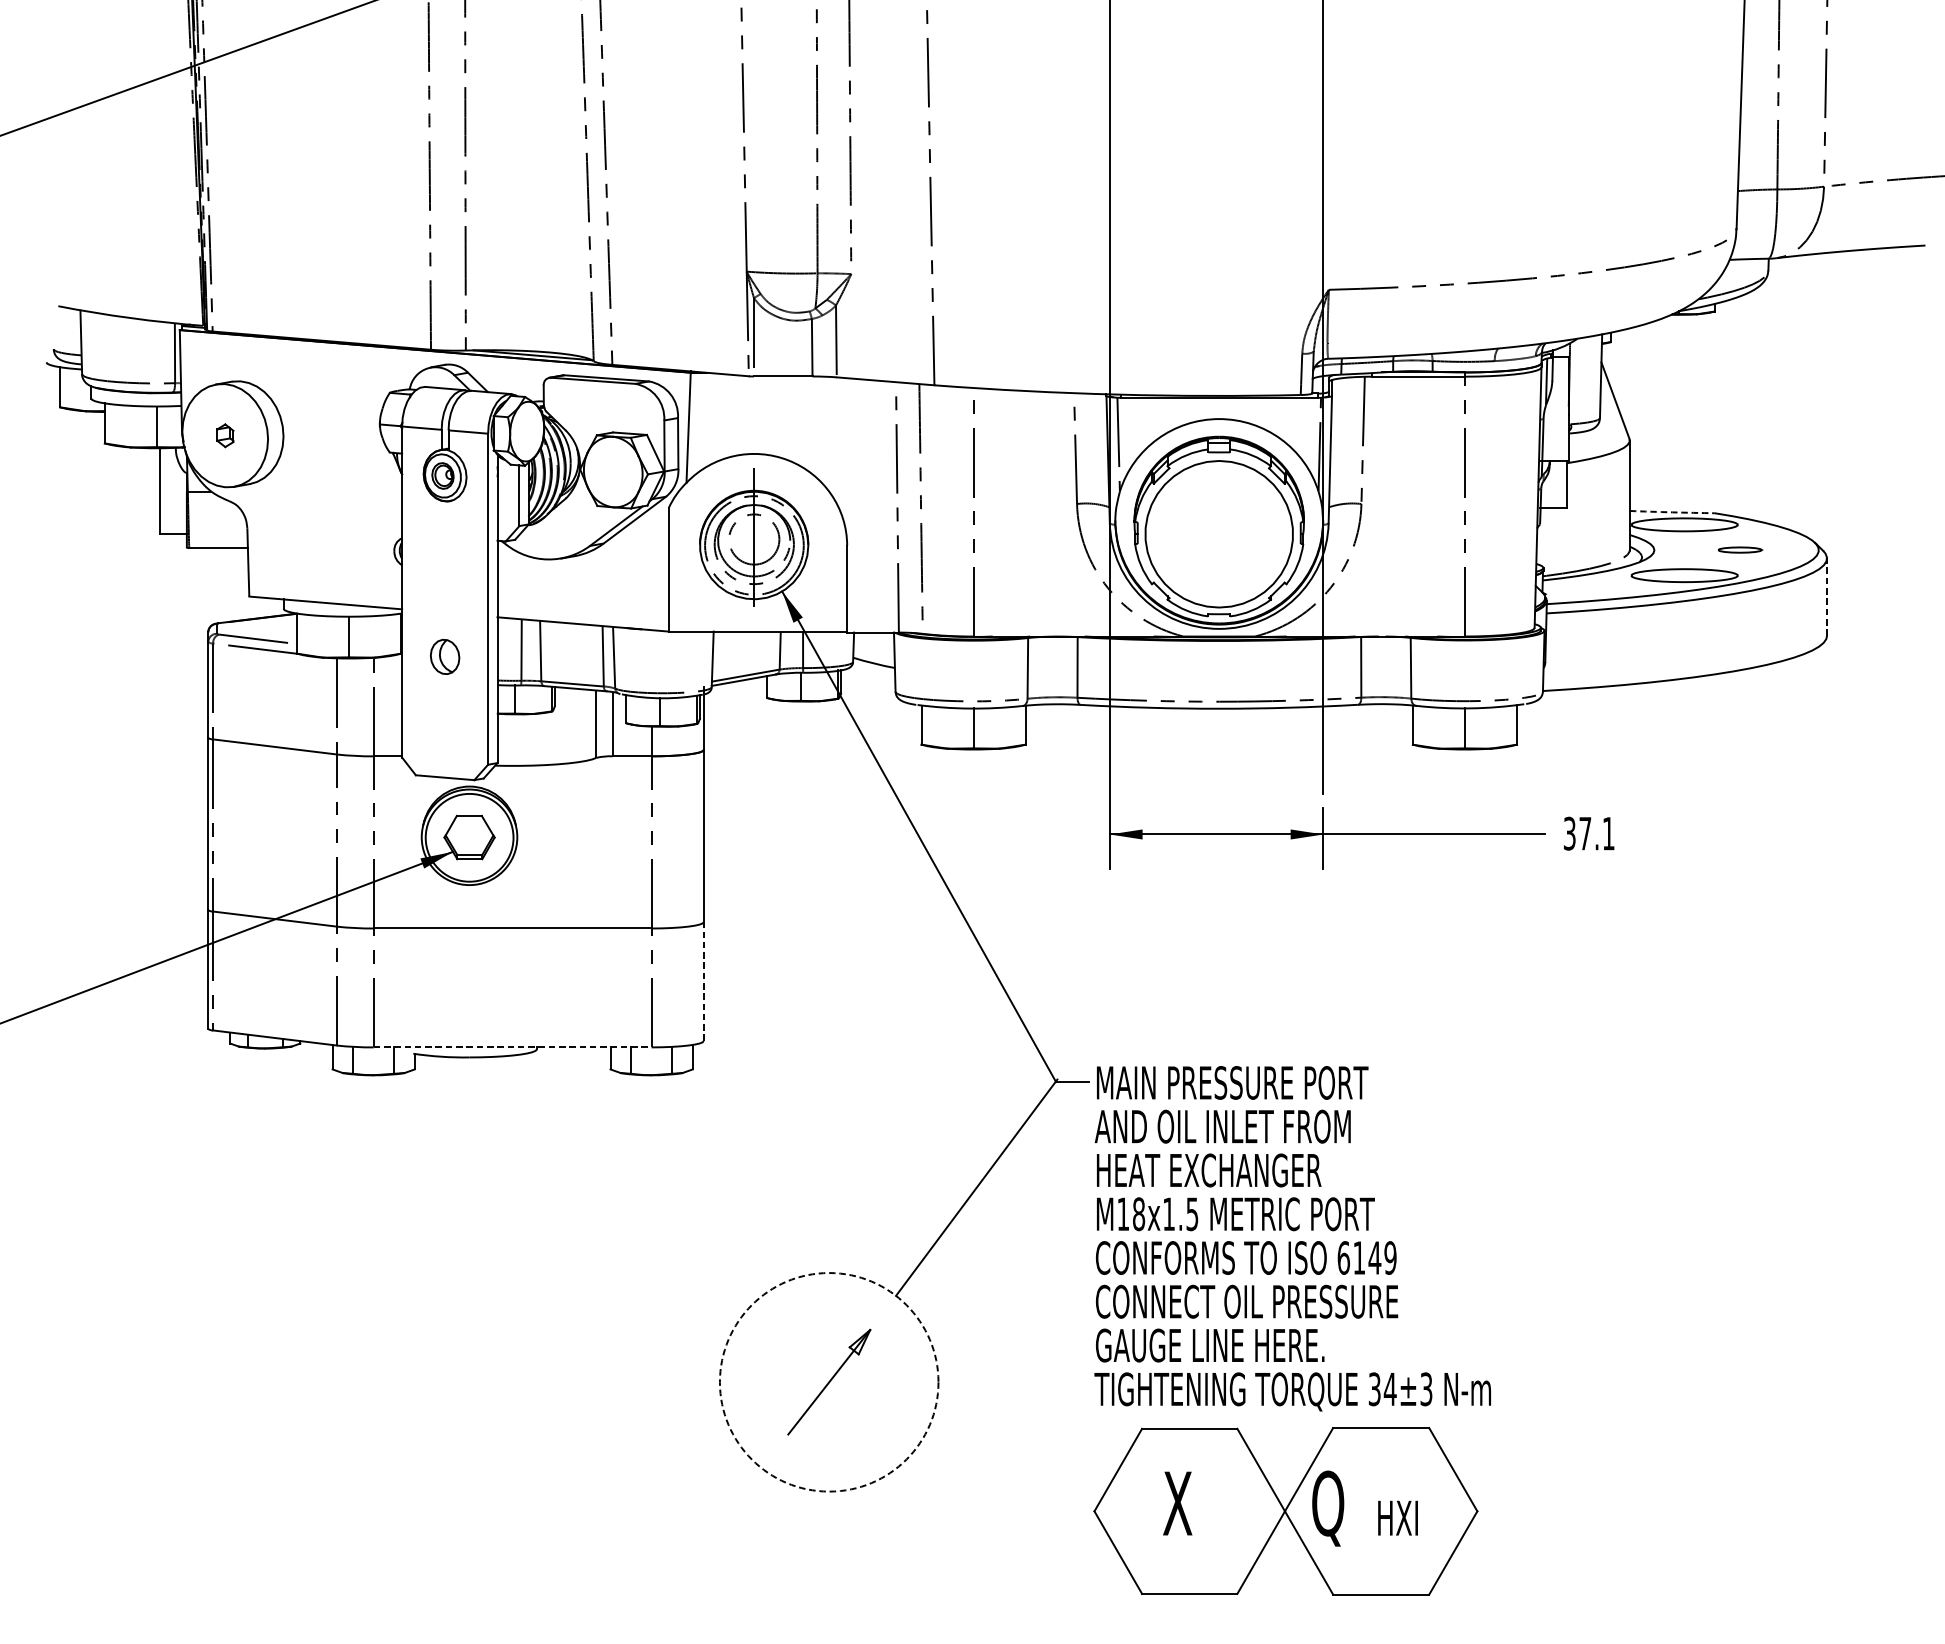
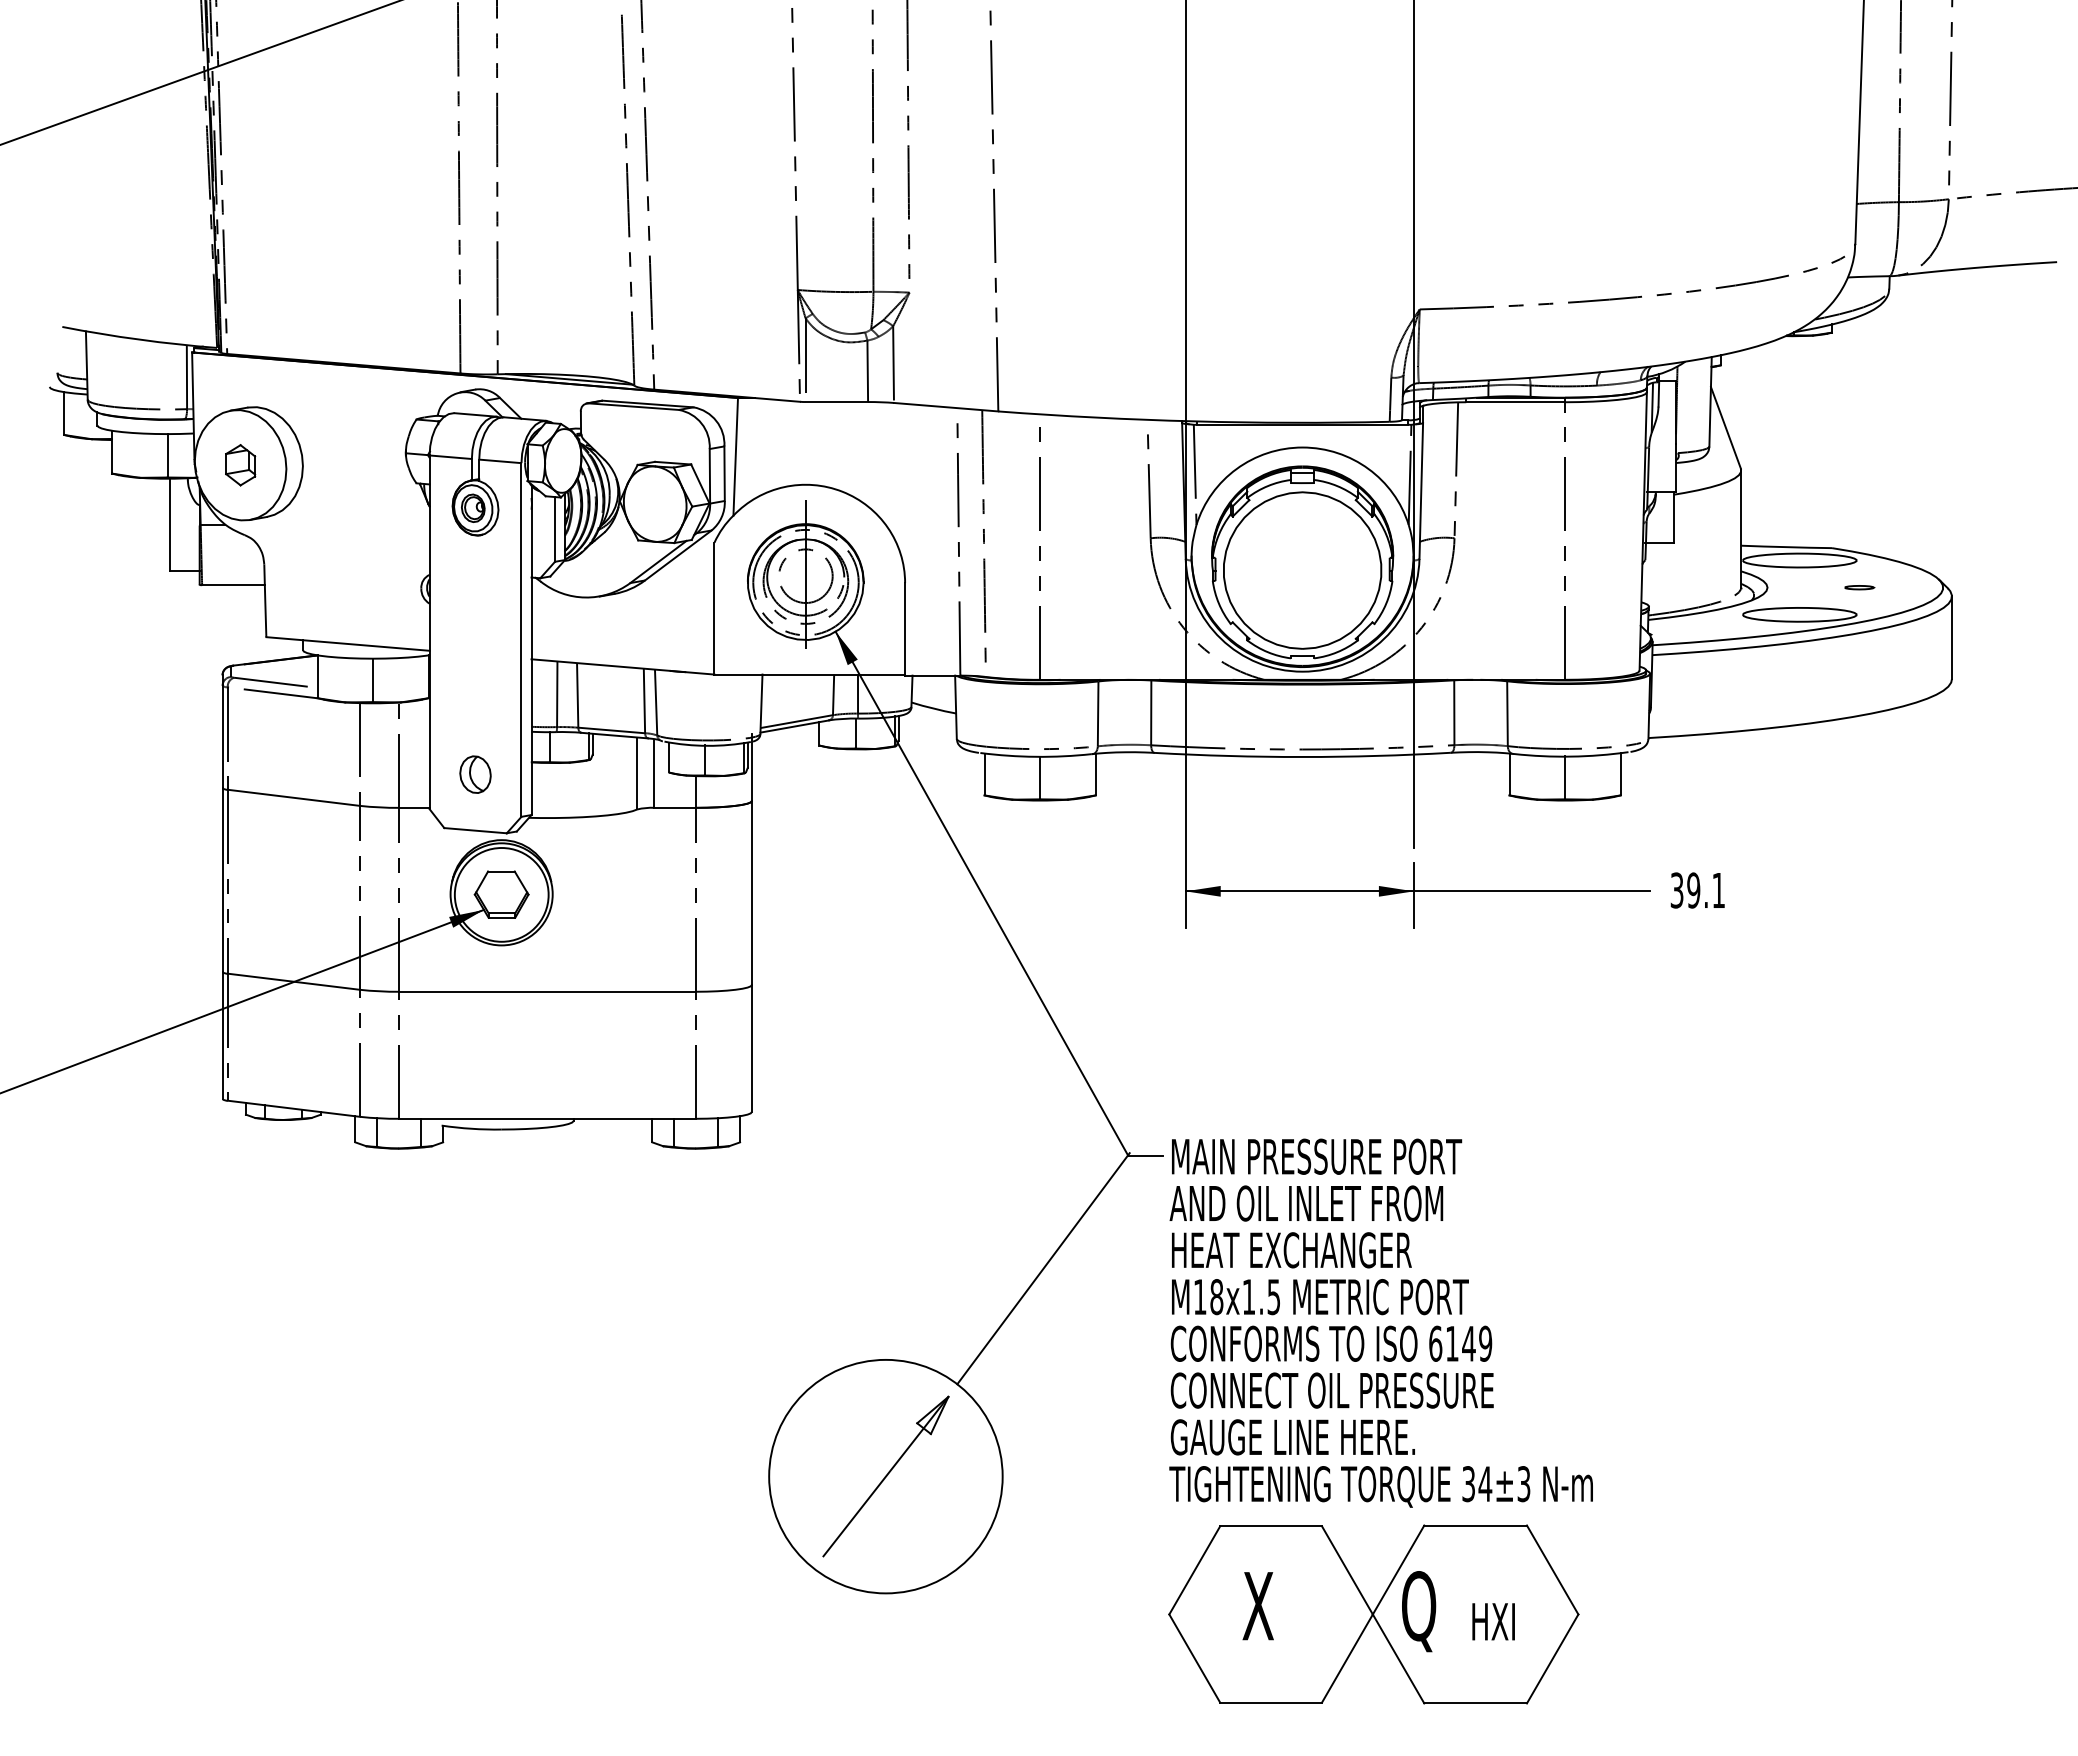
part: (225, 435) -> (240, 465), size x1.67
arc: (1672, 512) -> (1786, 547), dashed -> solid
part: (1740, 550) -> (1859, 587), size x0.62
line: (1826, 596) -> (1951, 637), dashed -> solid
part: (445, 656) -> (475, 774), moved
text: (1585, 833) -> (1693, 890), 37.1 -> 39.1
line: (703, 981) -> (751, 1048), dashed -> solid
line: (513, 1047) -> (548, 1118), dashed -> solid
circle: (828, 1382) -> (885, 1476), dashed -> solid
part: (828, 1382) -> (885, 1476), size x1.43

